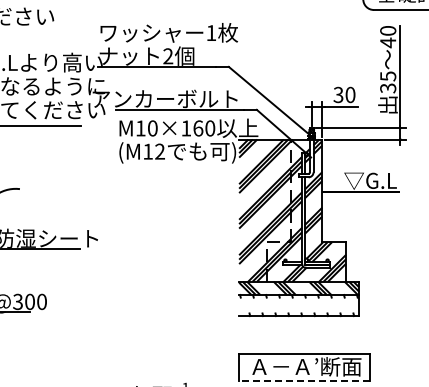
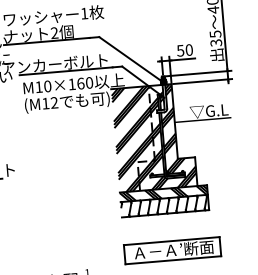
text: (338, 94) -> (180, 50), 30 -> 50
hatch: (298, 305) -> (164, 206), added
line: (304, 380) -> (173, 260), dashed -> solid

